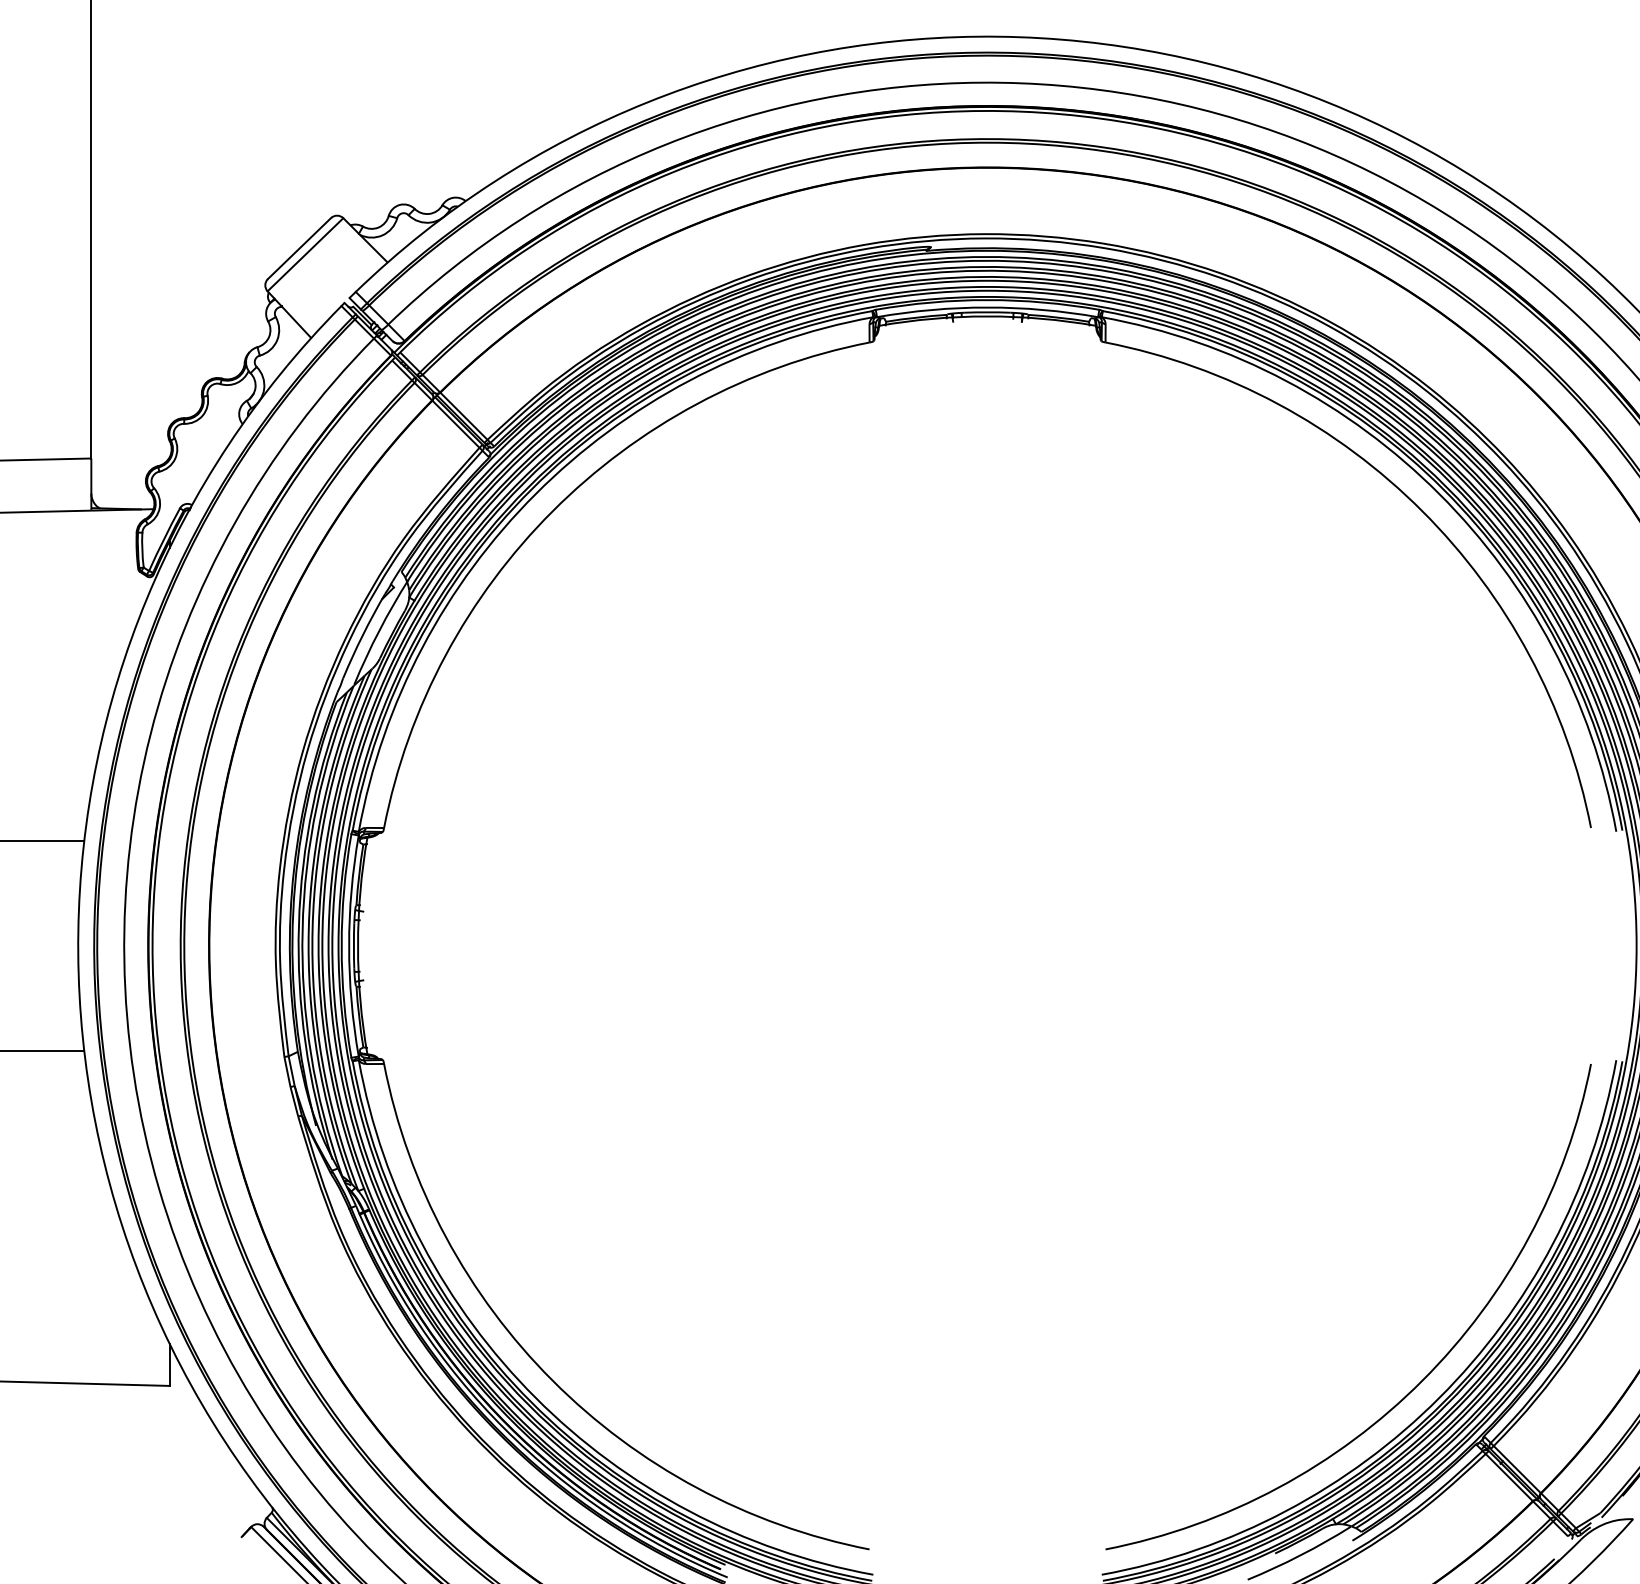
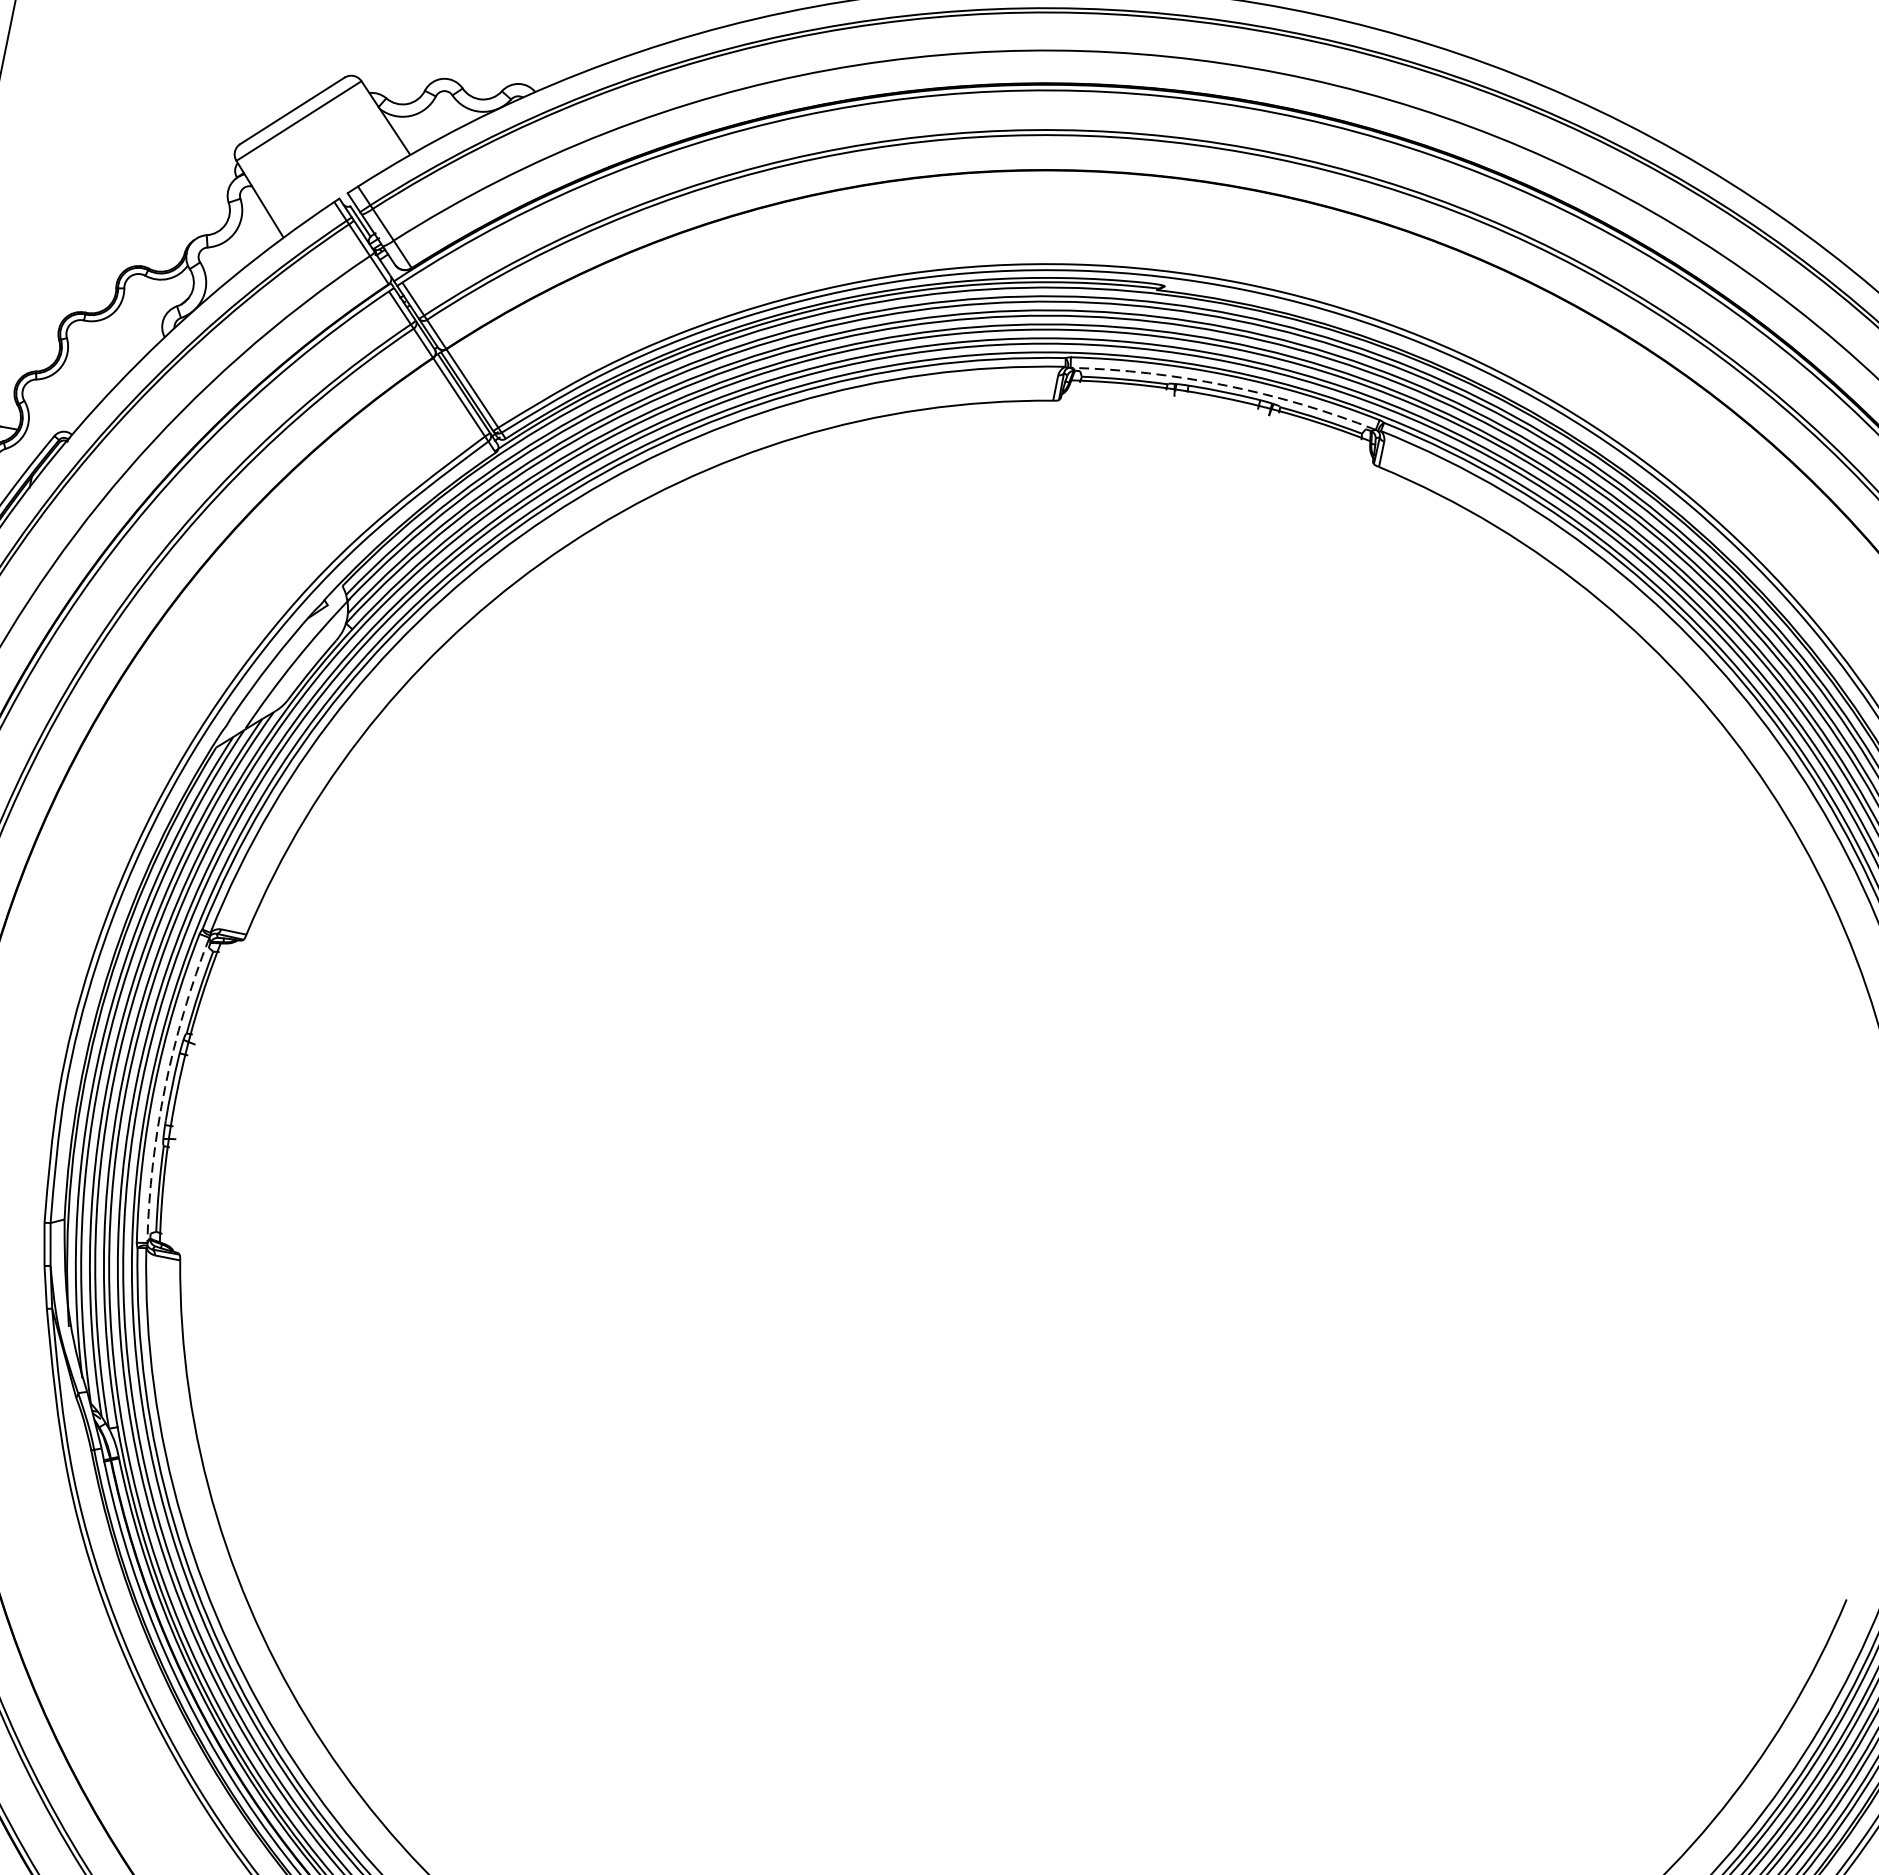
arc: (987, 307) -> (1225, 385), solid -> dashed
arc: (349, 945) -> (165, 1087), solid -> dashed

